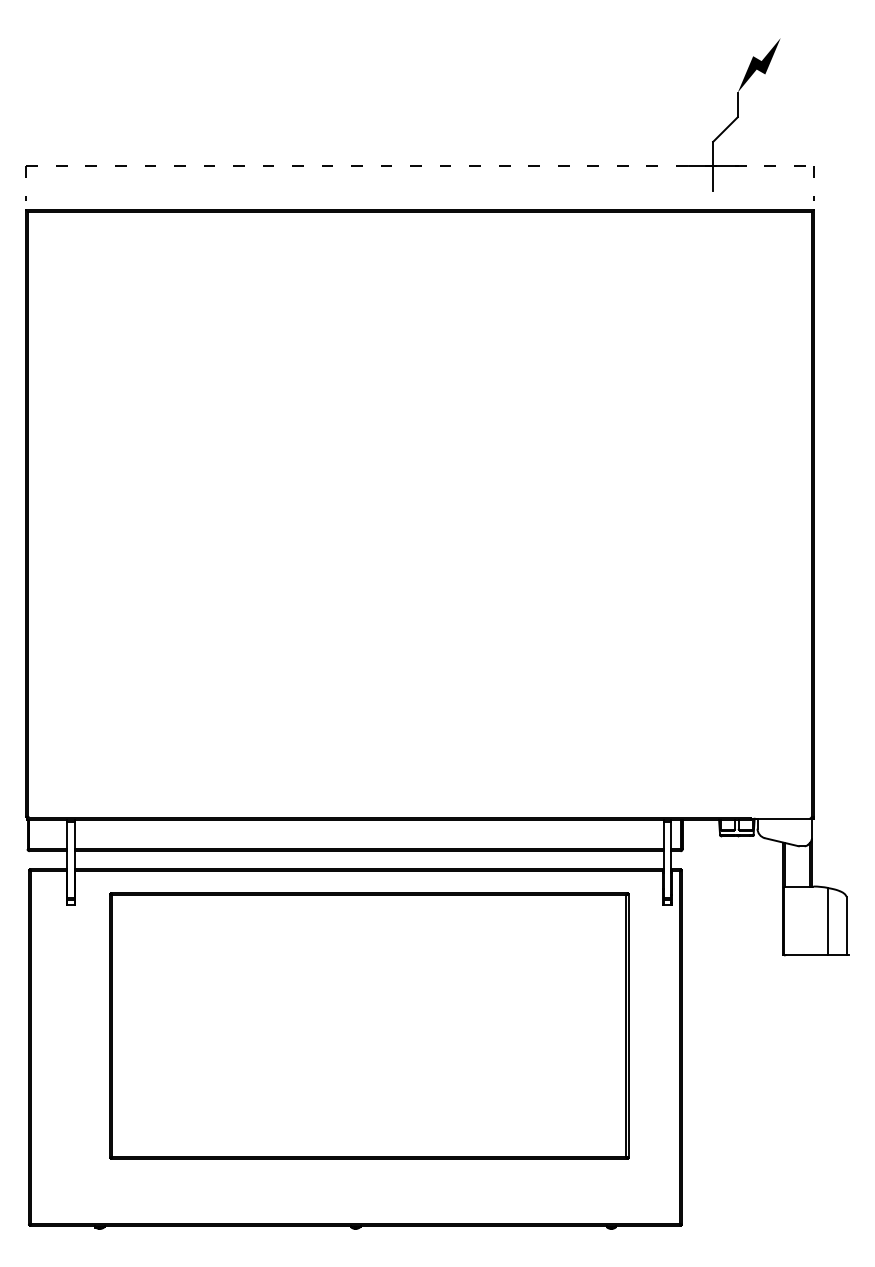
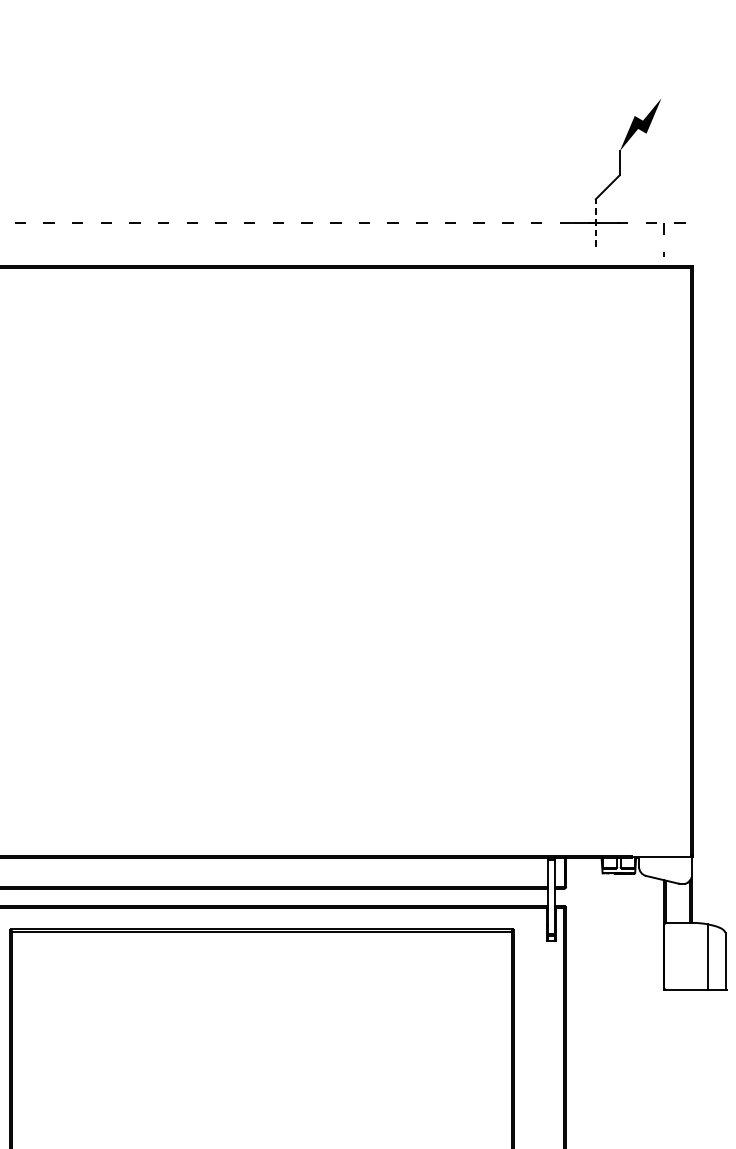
line: (713, 166) -> (596, 223), solid -> dashed
line: (813, 177) -> (664, 233), moved

